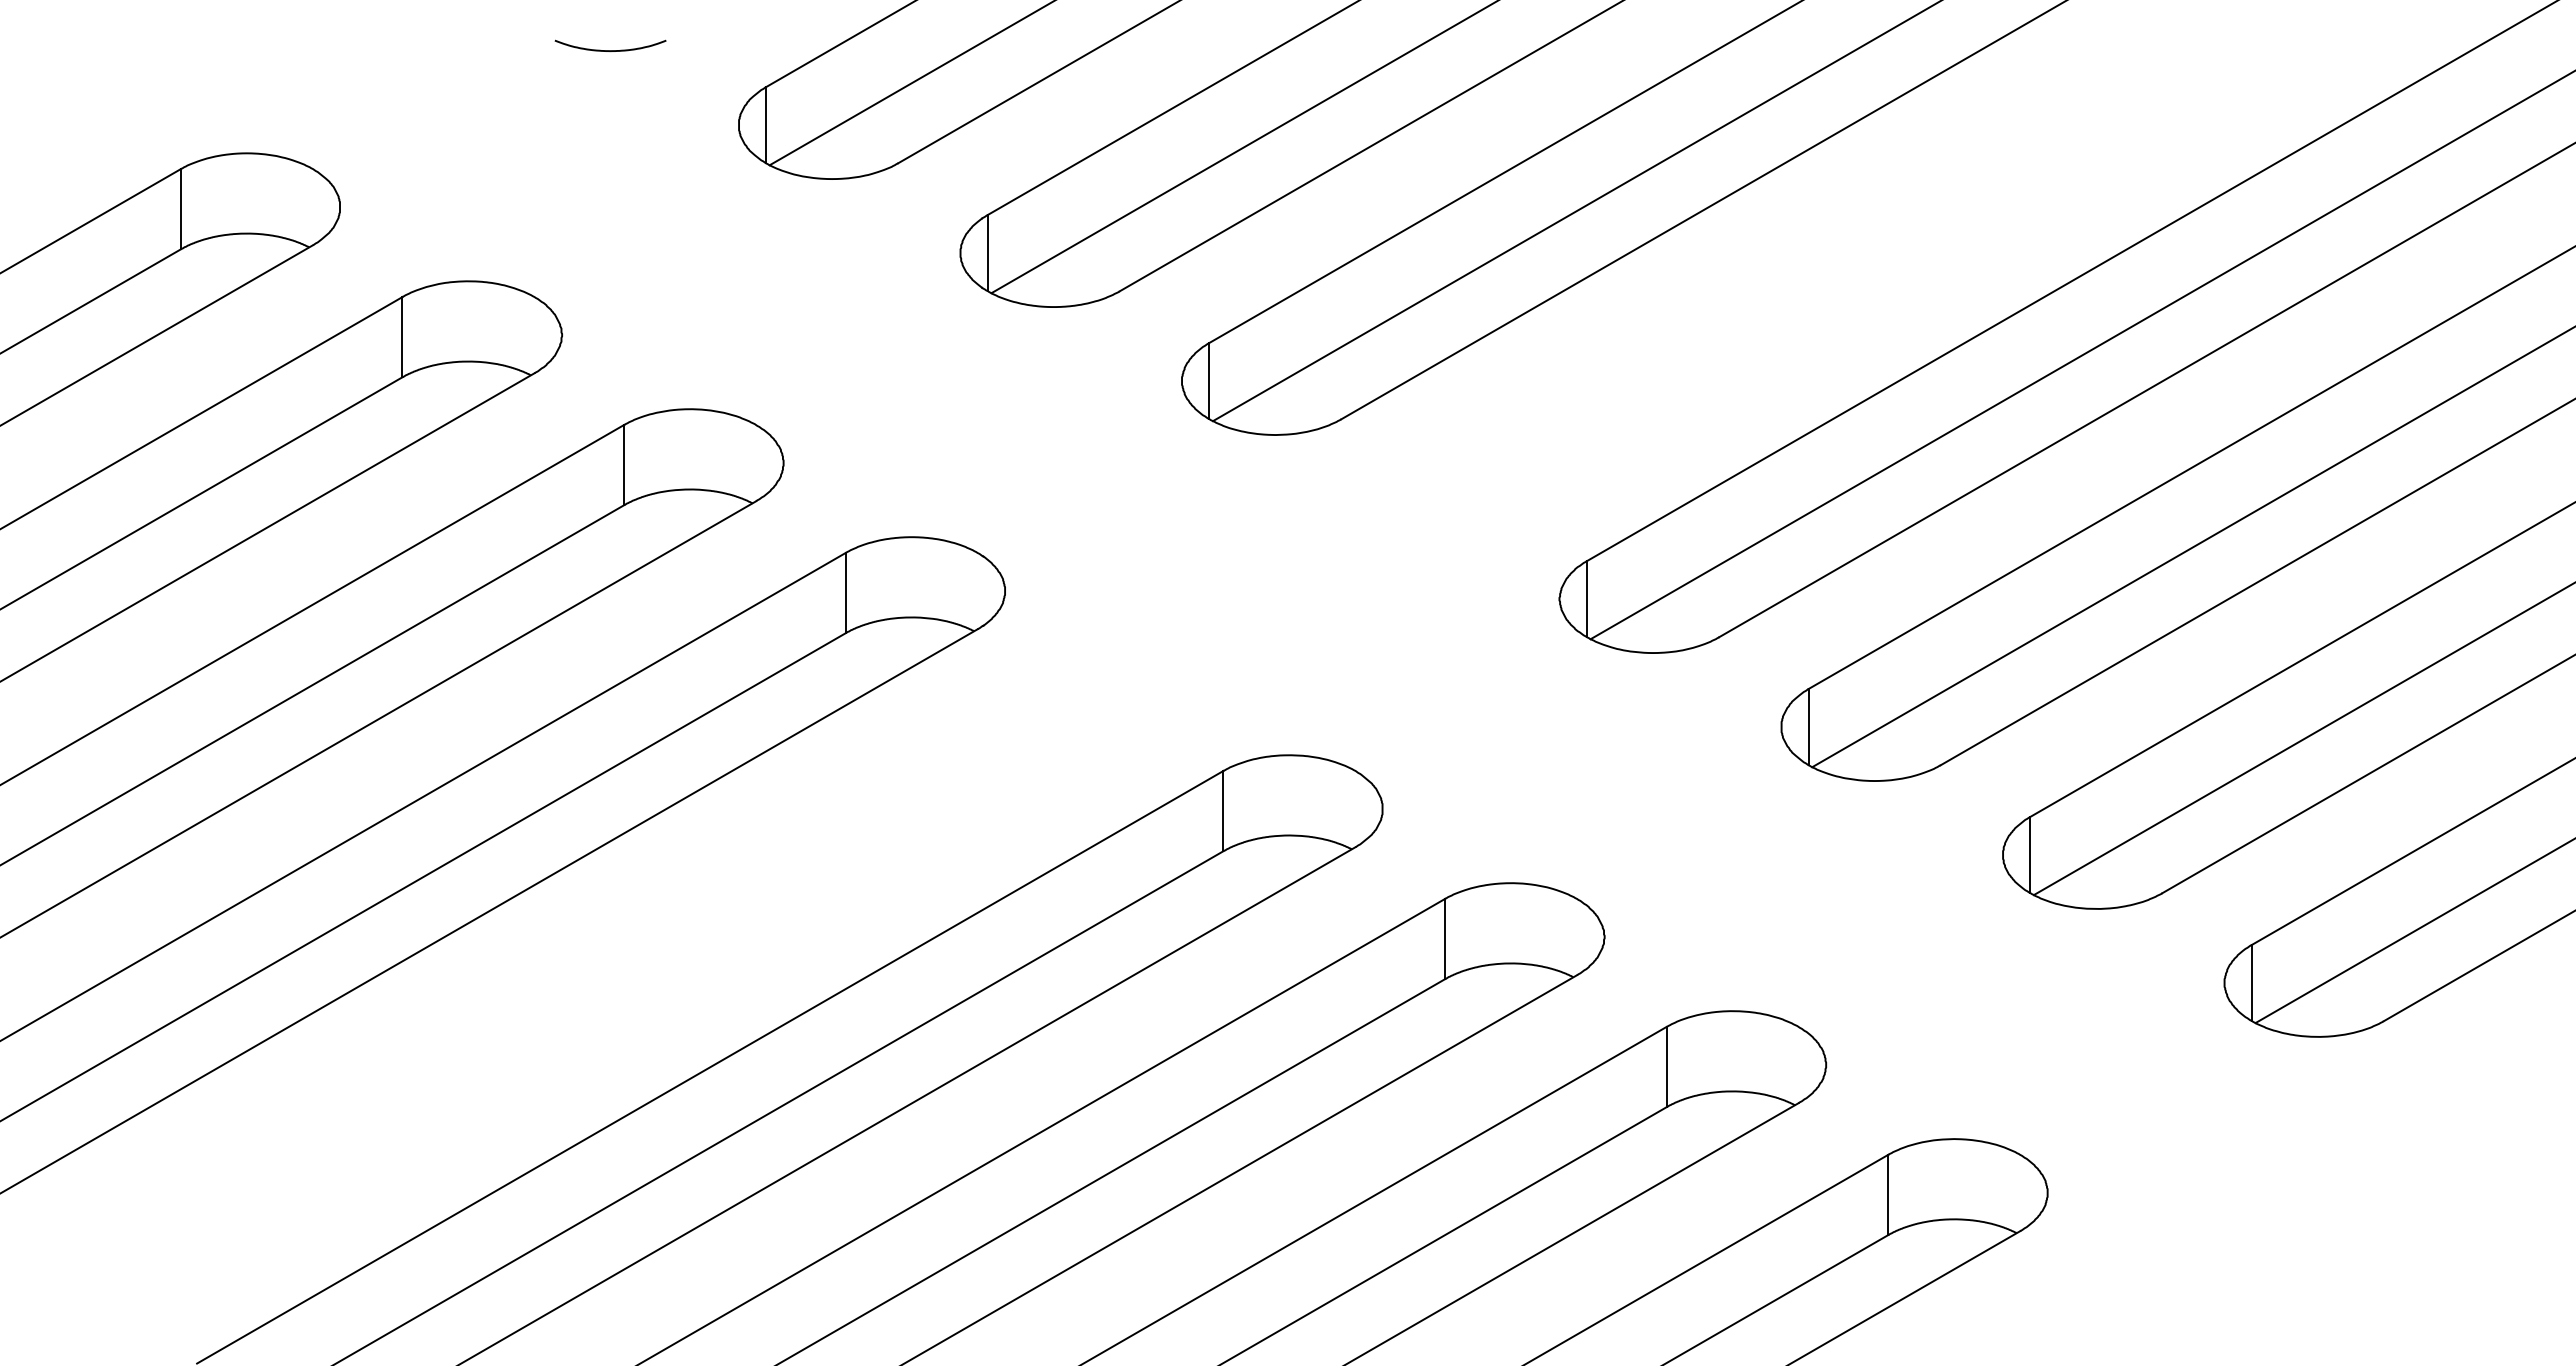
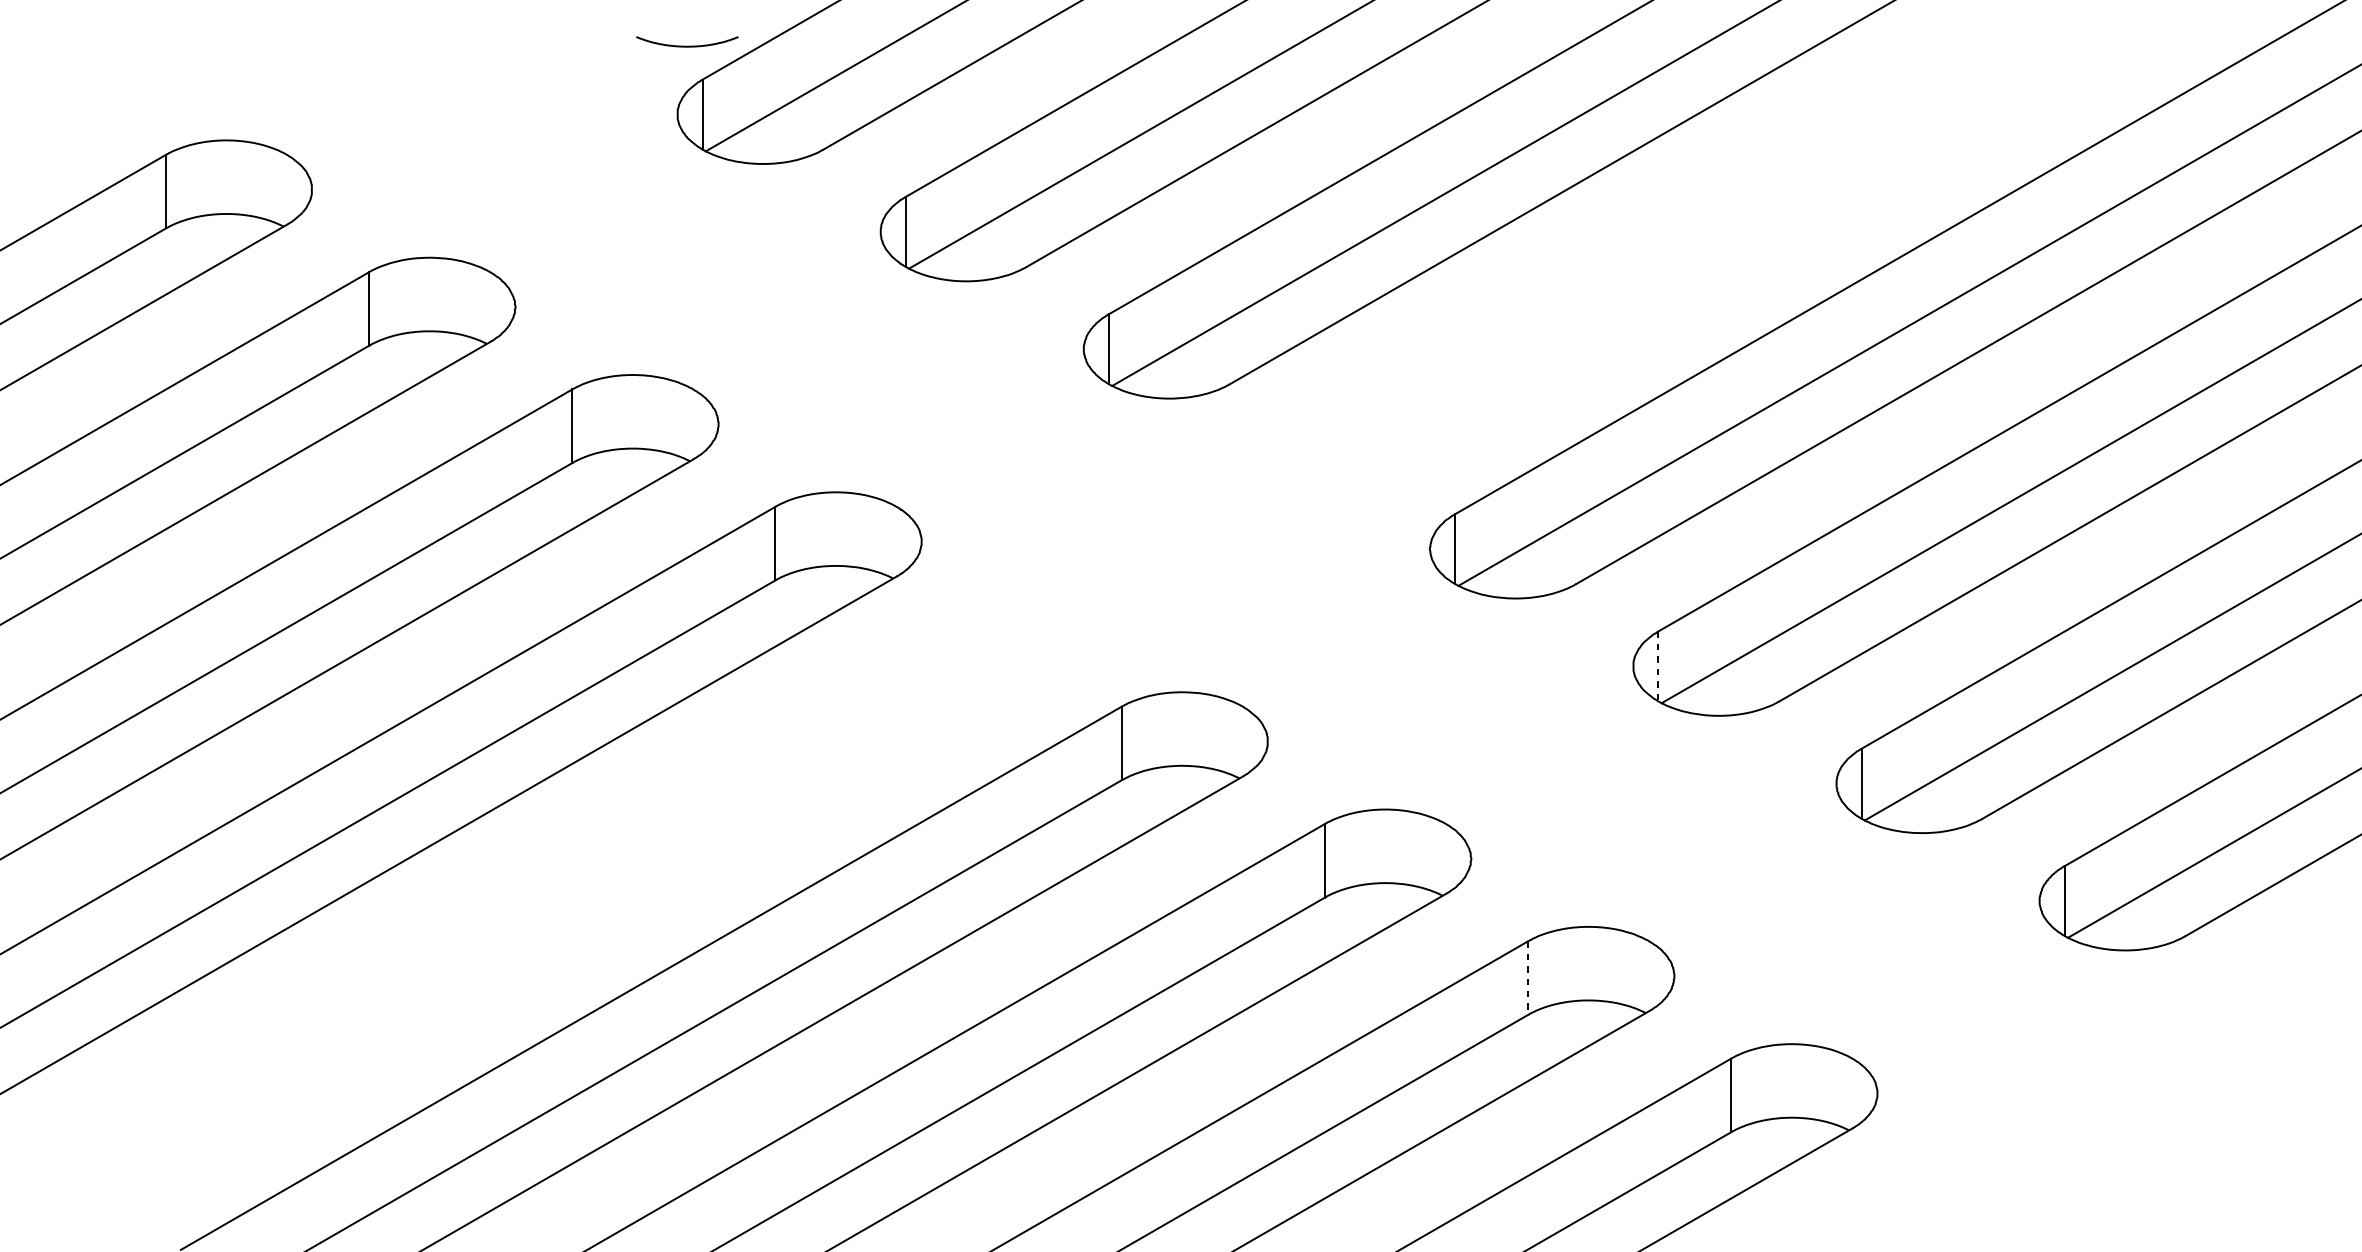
curve: (610, 50) -> (687, 46), moved
line: (1808, 727) -> (1658, 666), solid -> dashed
line: (1666, 1067) -> (1528, 978), solid -> dashed

